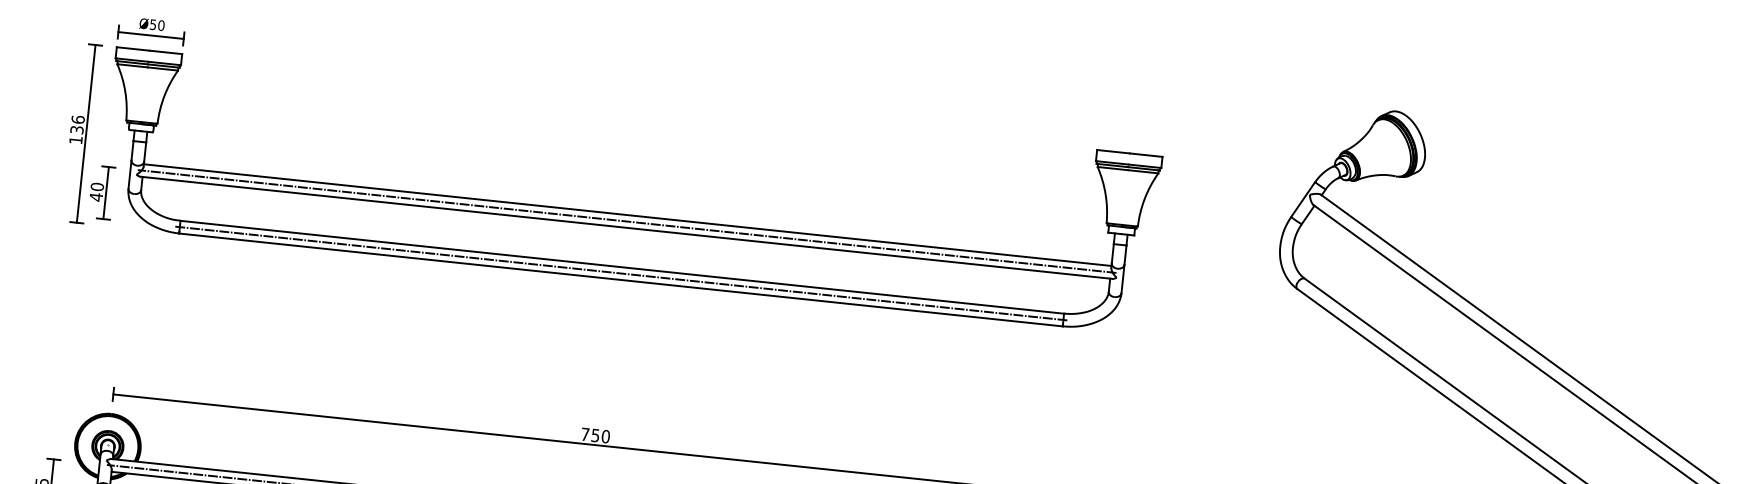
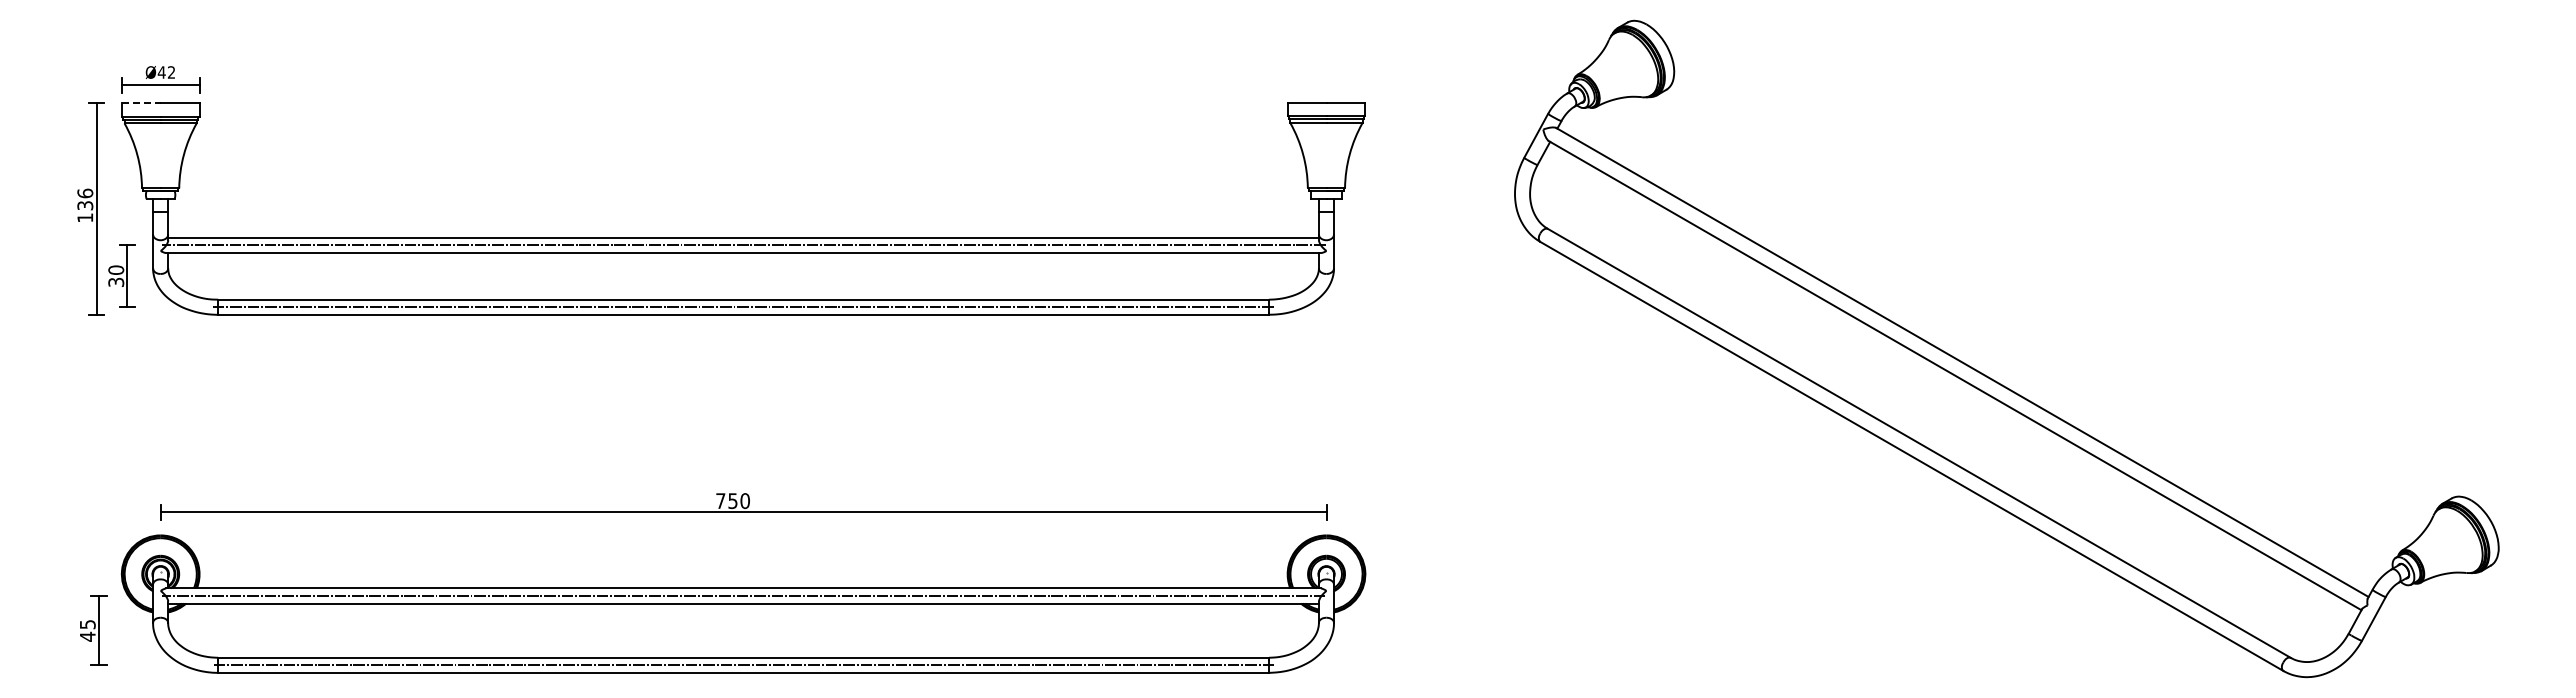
text: (157, 25) -> (166, 72), Ø50 -> Ø42
line: (133, 49) -> (141, 103), solid -> dashed
text: (96, 197) -> (116, 282), 40 -> 30

